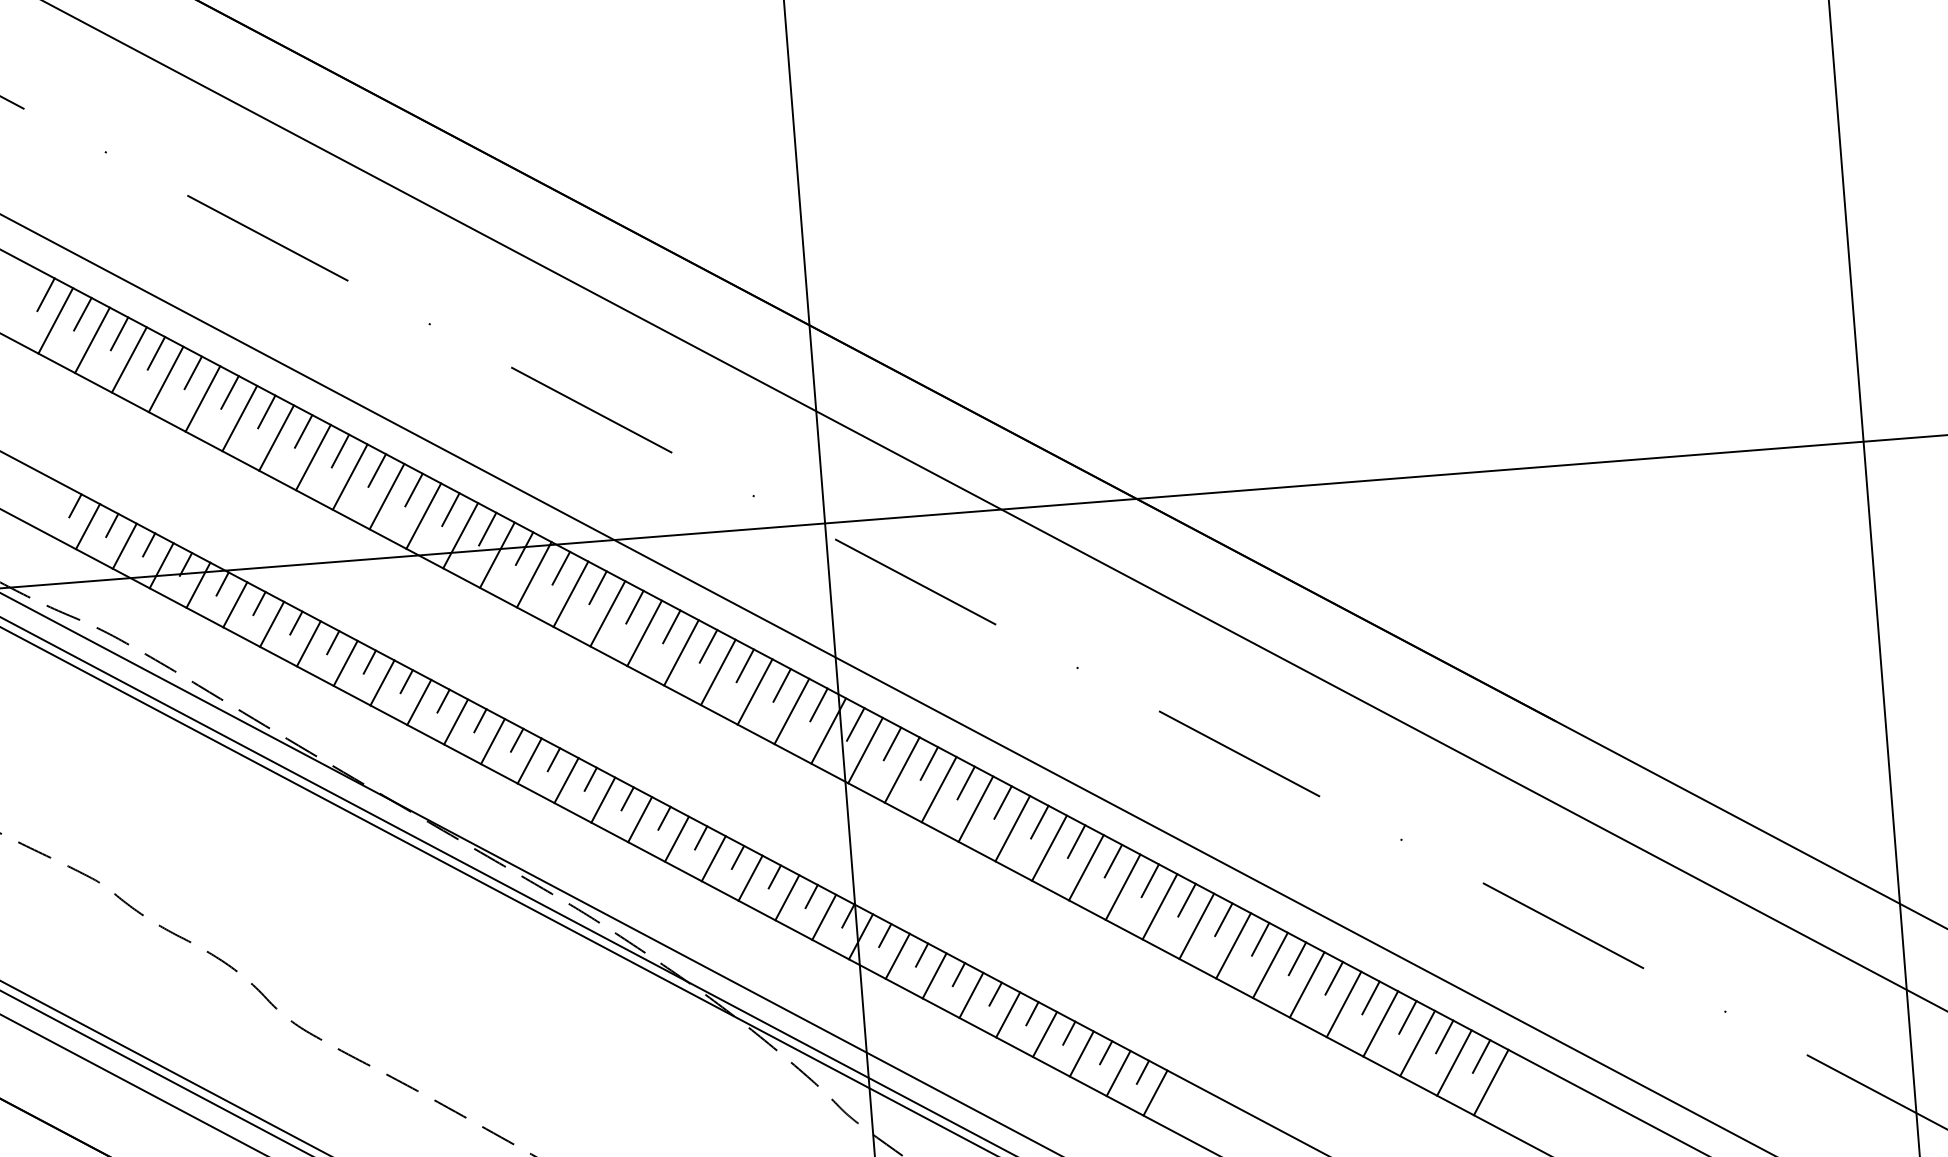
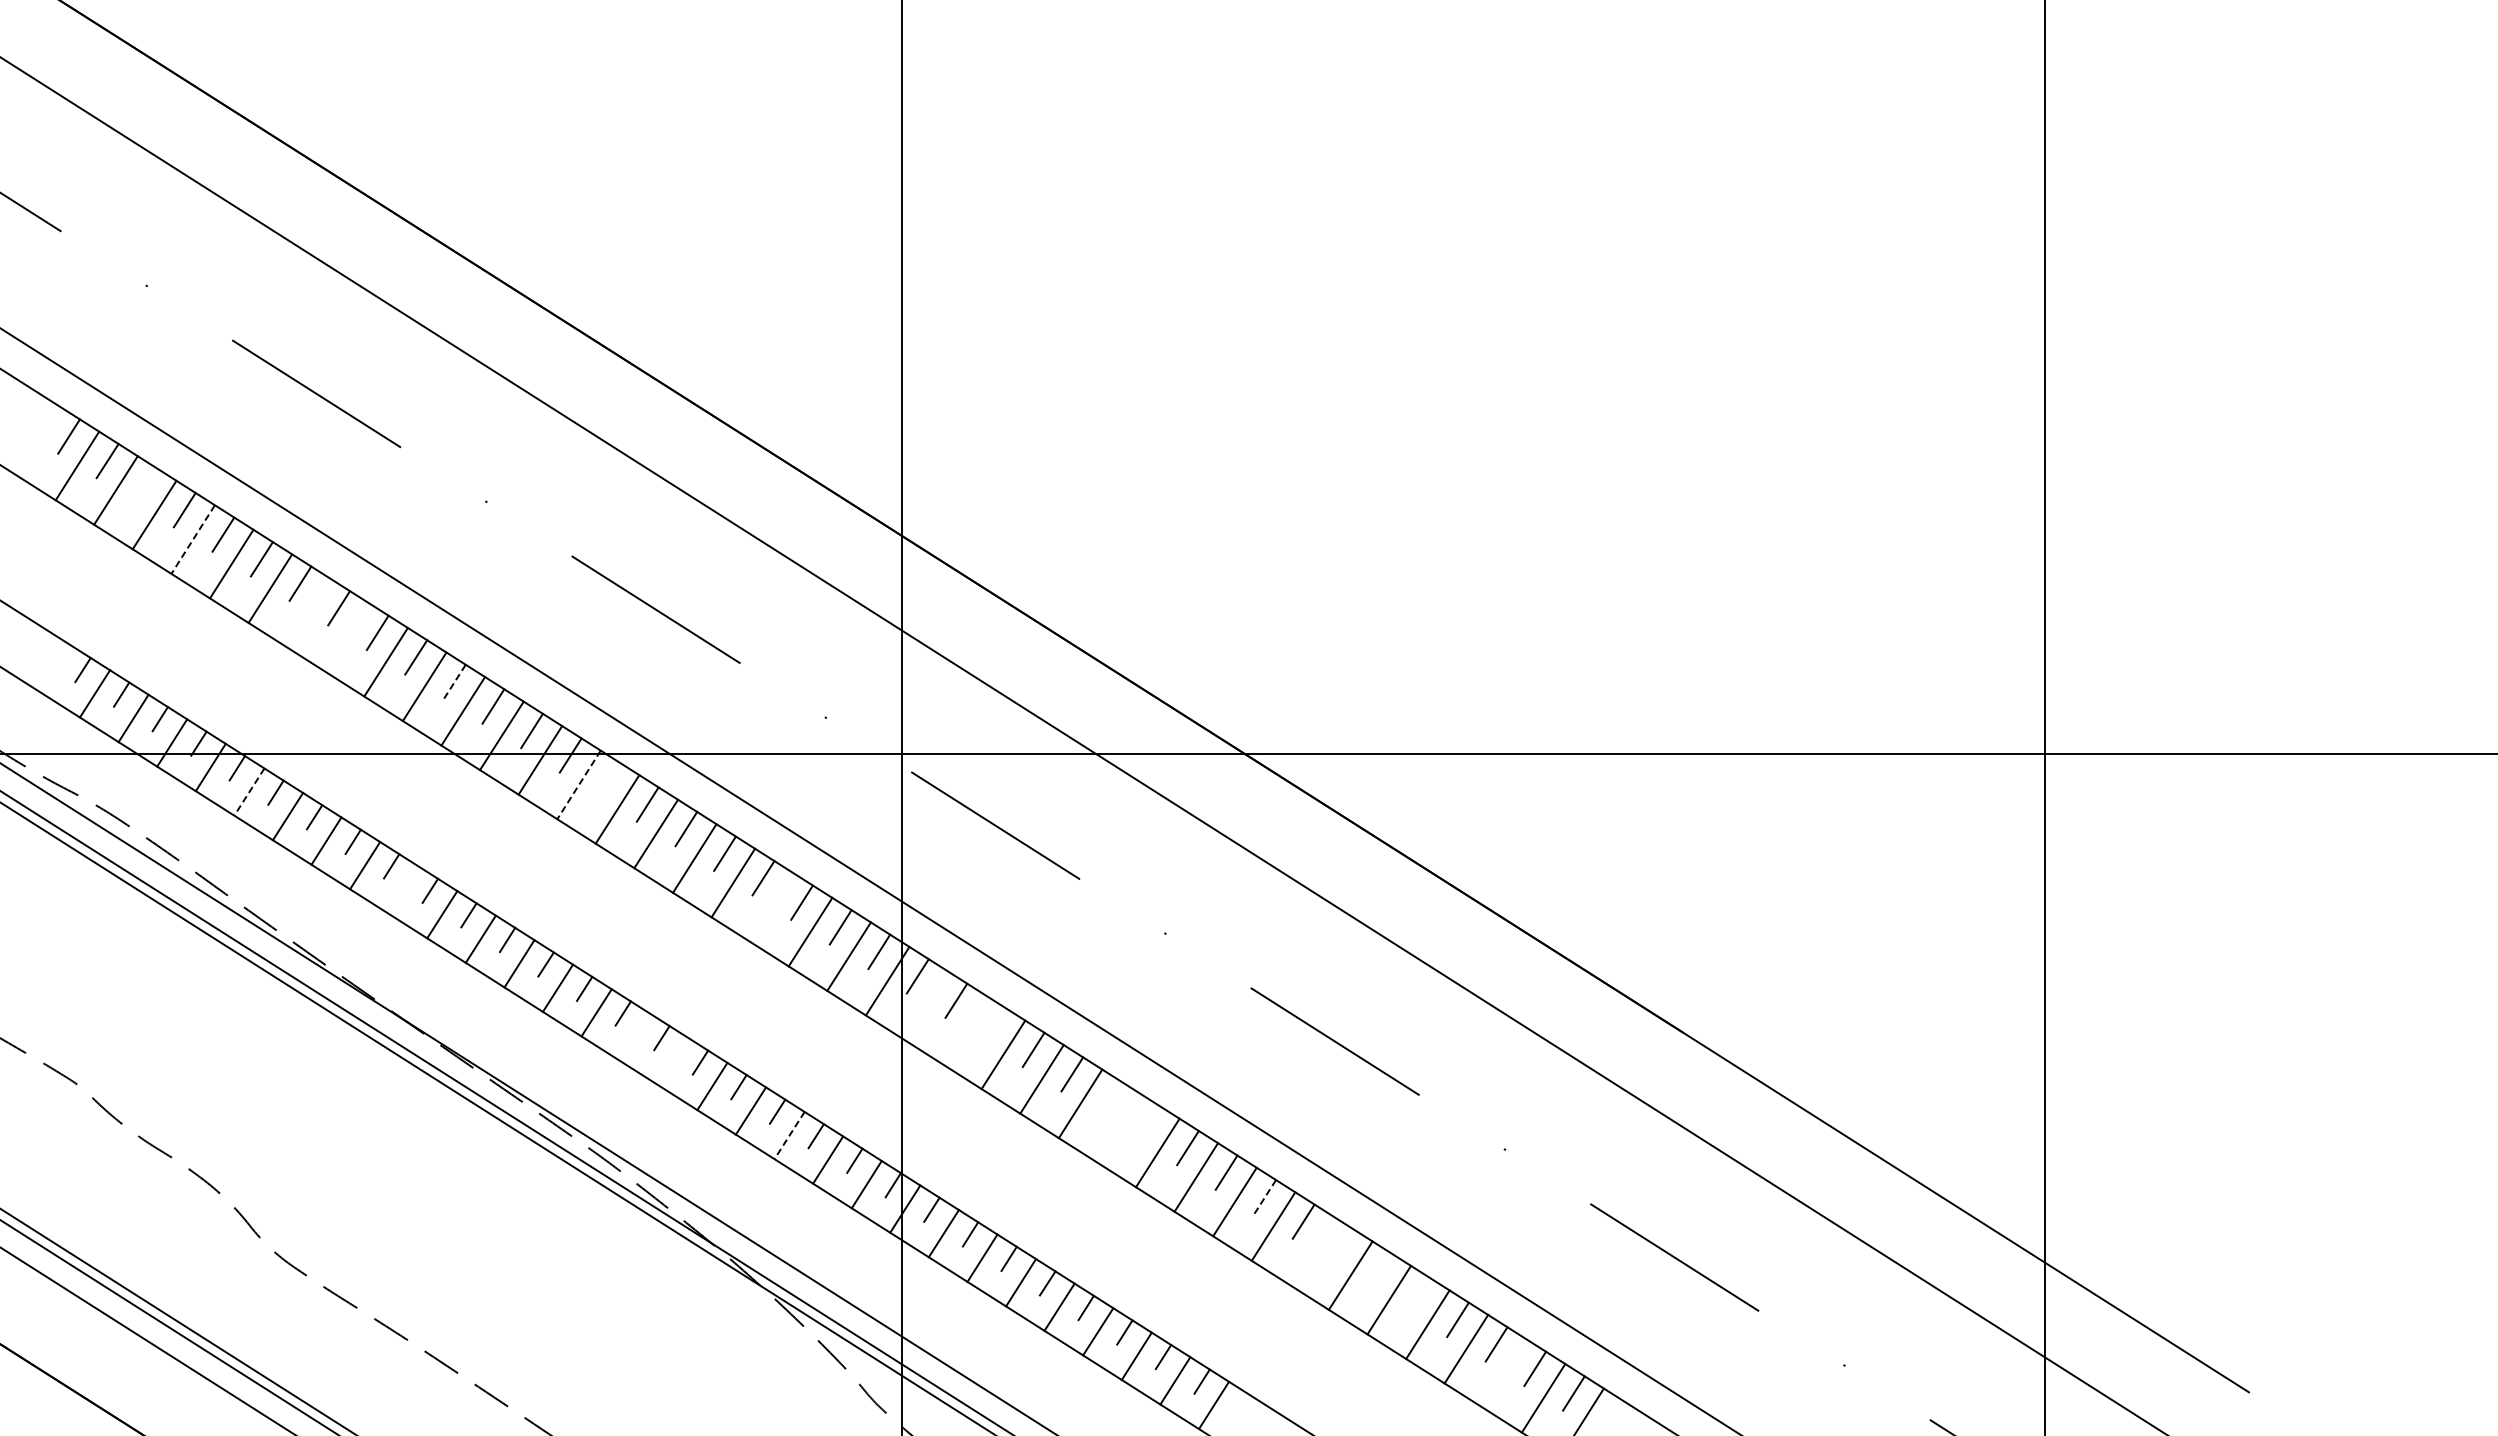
line: (119, 333) -> (146, 485), removed
line: (166, 379) -> (193, 539), solid -> dashed
line: (276, 437) -> (308, 612), removed
line: (313, 457) -> (347, 637), removed
line: (413, 490) -> (454, 682), solid -> dashed
line: (561, 567) -> (609, 779), removed
line: (534, 574) -> (579, 784), solid -> dashed
line: (235, 605) -> (249, 792), solid -> dashed
line: (717, 672) -> (771, 907), removed
line: (382, 682) -> (403, 889), removed
line: (865, 750) -> (926, 1005), removed
line: (928, 763) -> (994, 1025), removed
line: (901, 769) -> (964, 1029), removed
line: (603, 800) -> (635, 1037), removed
line: (639, 819) -> (673, 1061), removed
line: (1039, 821) -> (1110, 1098), removed
line: (1076, 841) -> (1149, 1123), removed
line: (1049, 848) -> (1119, 1128), removed
line: (750, 878) -> (789, 1135), solid -> dashed
line: (1186, 900) -> (1264, 1197), solid -> dashed
line: (1260, 939) -> (1342, 1246), removed
line: (1232, 945) -> (1311, 1250), removed
line: (1297, 958) -> (1380, 1270), removed
line: (1334, 978) -> (1419, 1295), removed
line: (1417, 1043) -> (1504, 1373), removed

